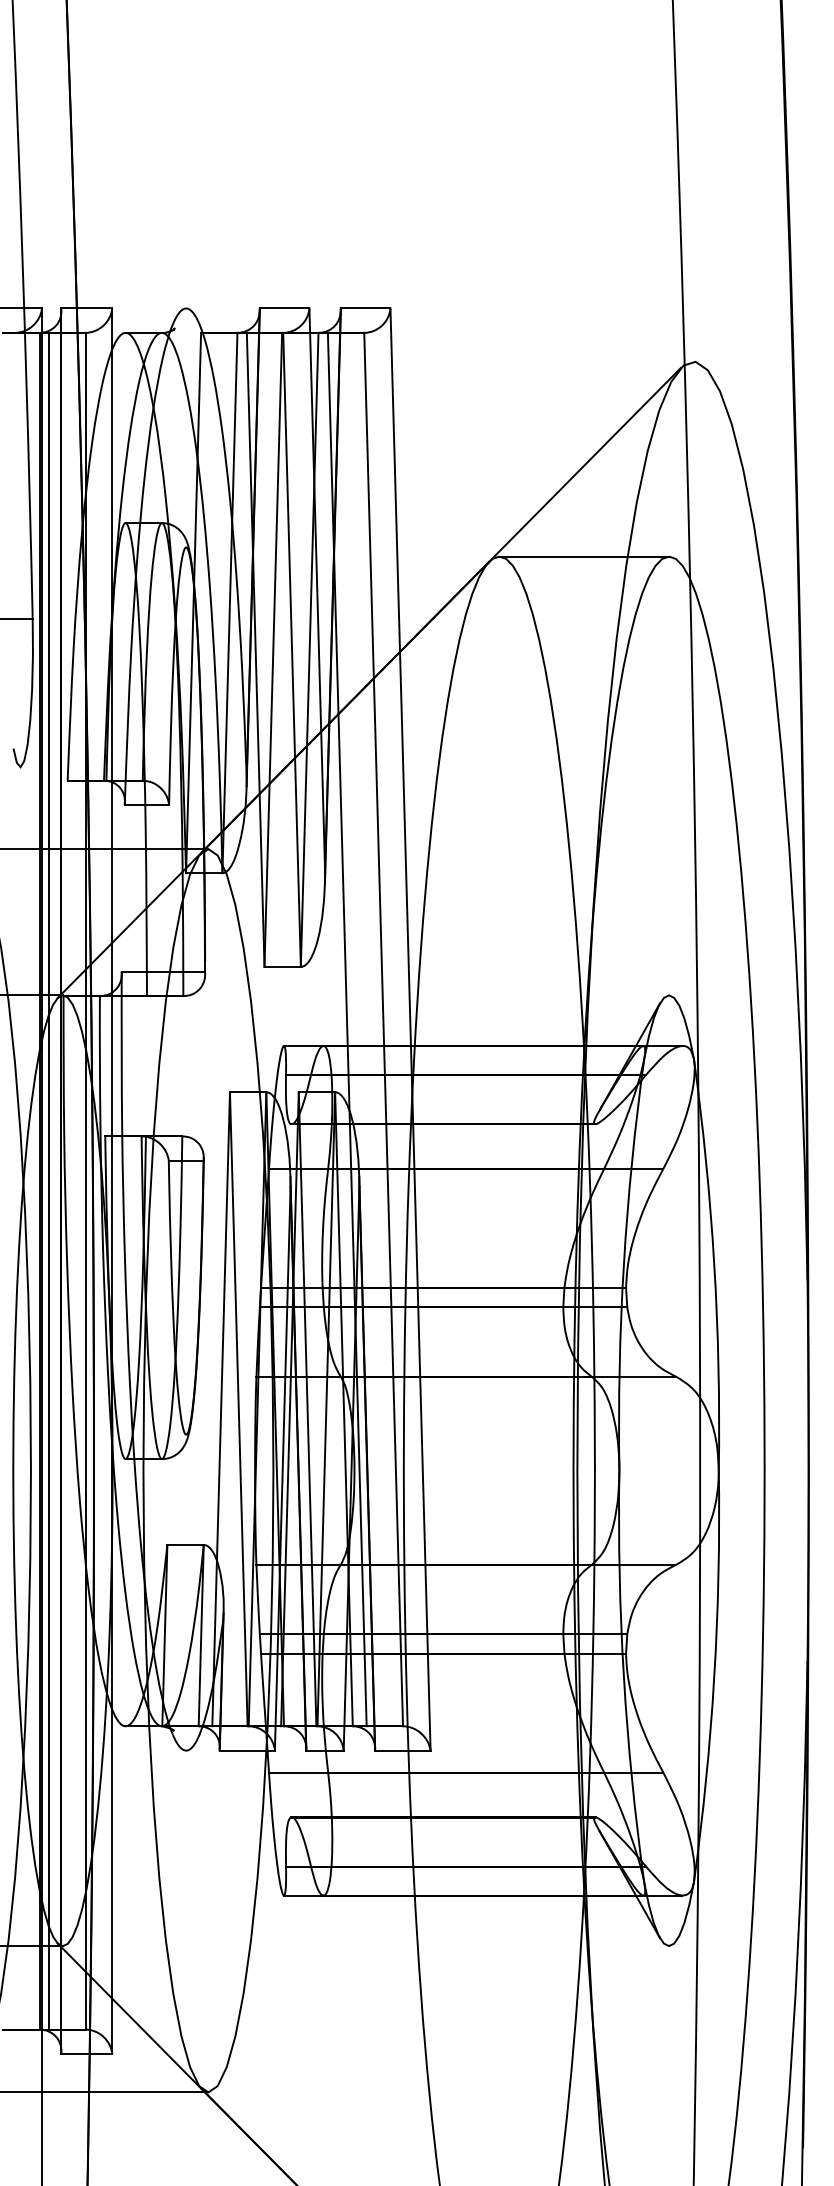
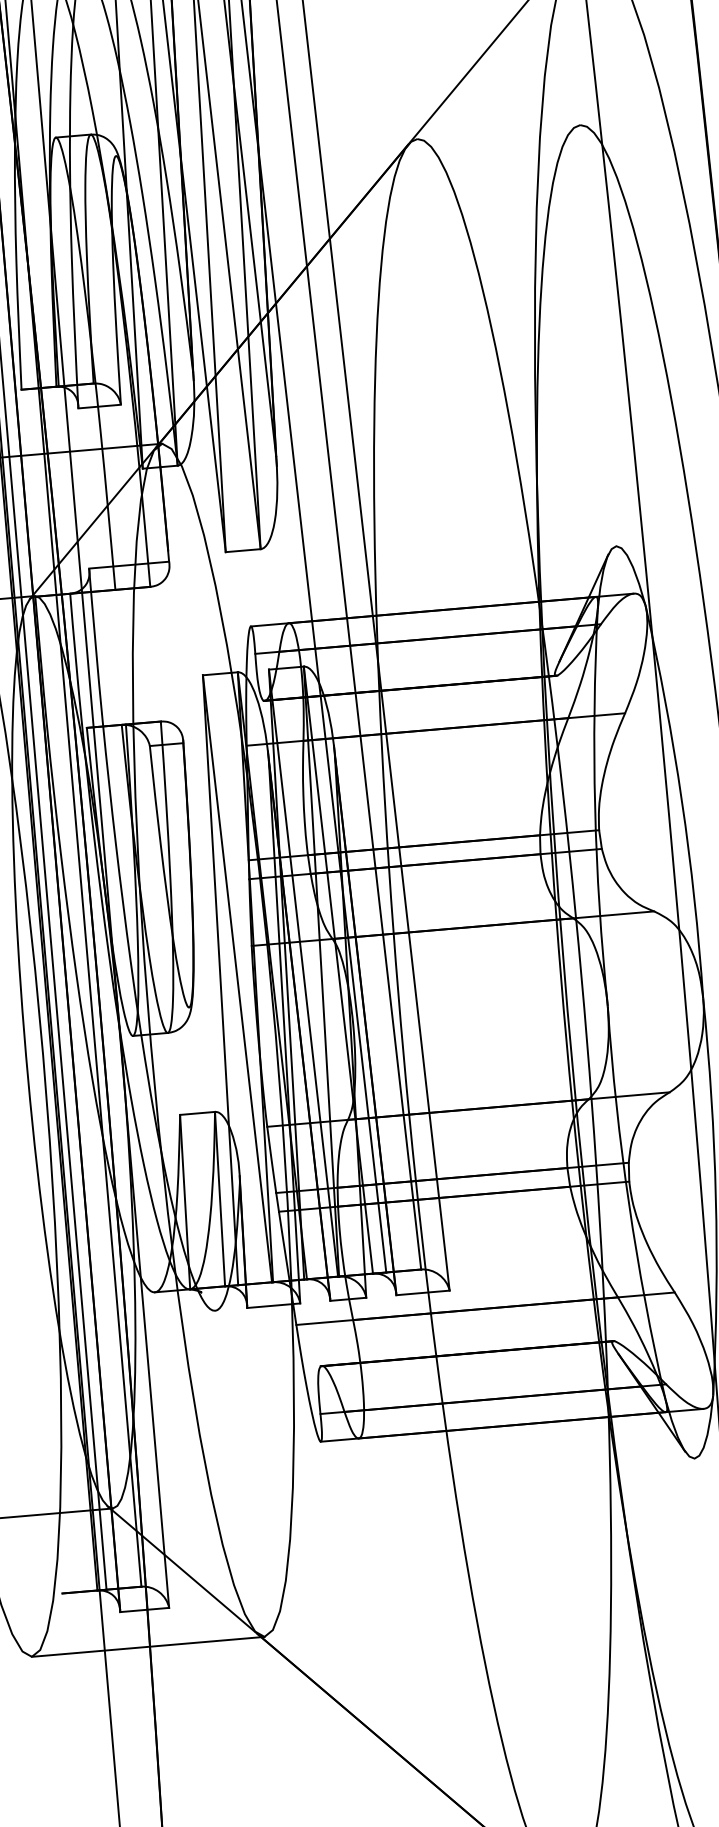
line: (584, 556) -> (499, 131), removed

